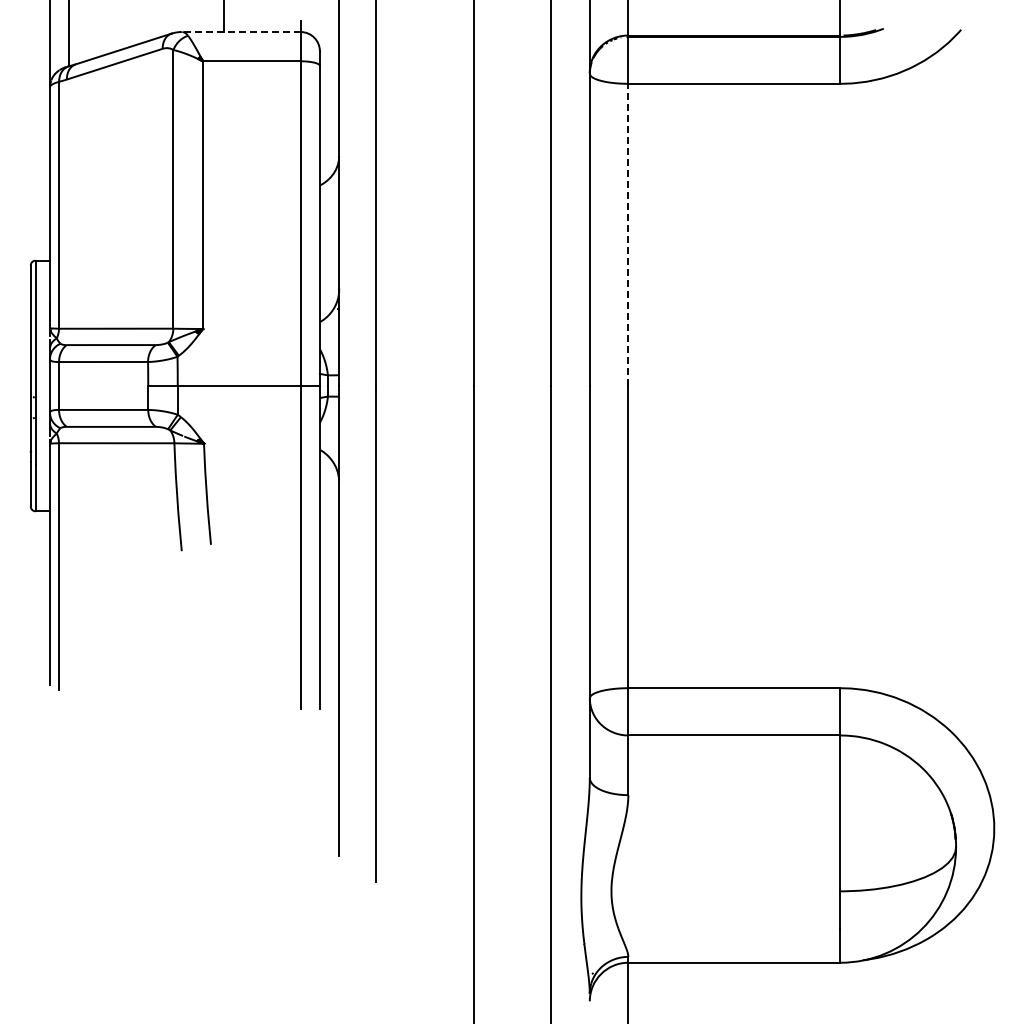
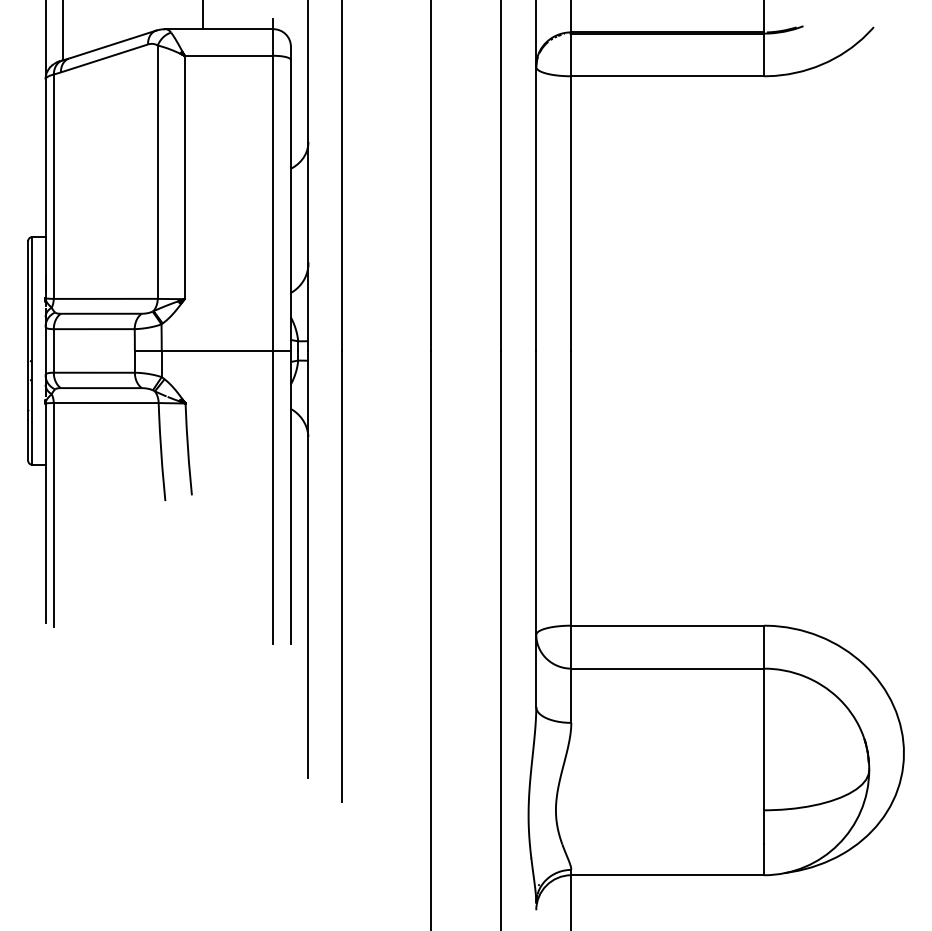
line: (240, 32) -> (218, 29), dashed -> solid
line: (628, 234) -> (571, 213), dashed -> solid

